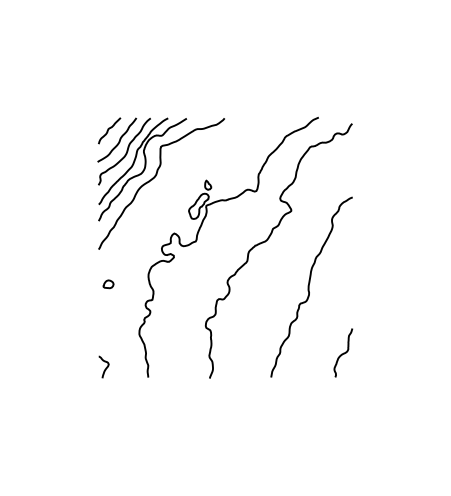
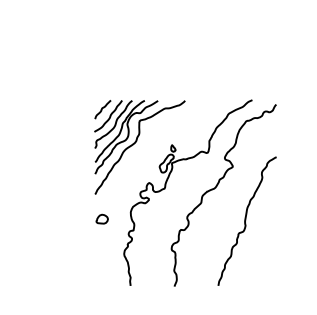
part: (108, 284) -> (102, 219), size x1.6
curve: (343, 352) -> (270, 268), removed
curve: (105, 367) -> (100, 278), removed

